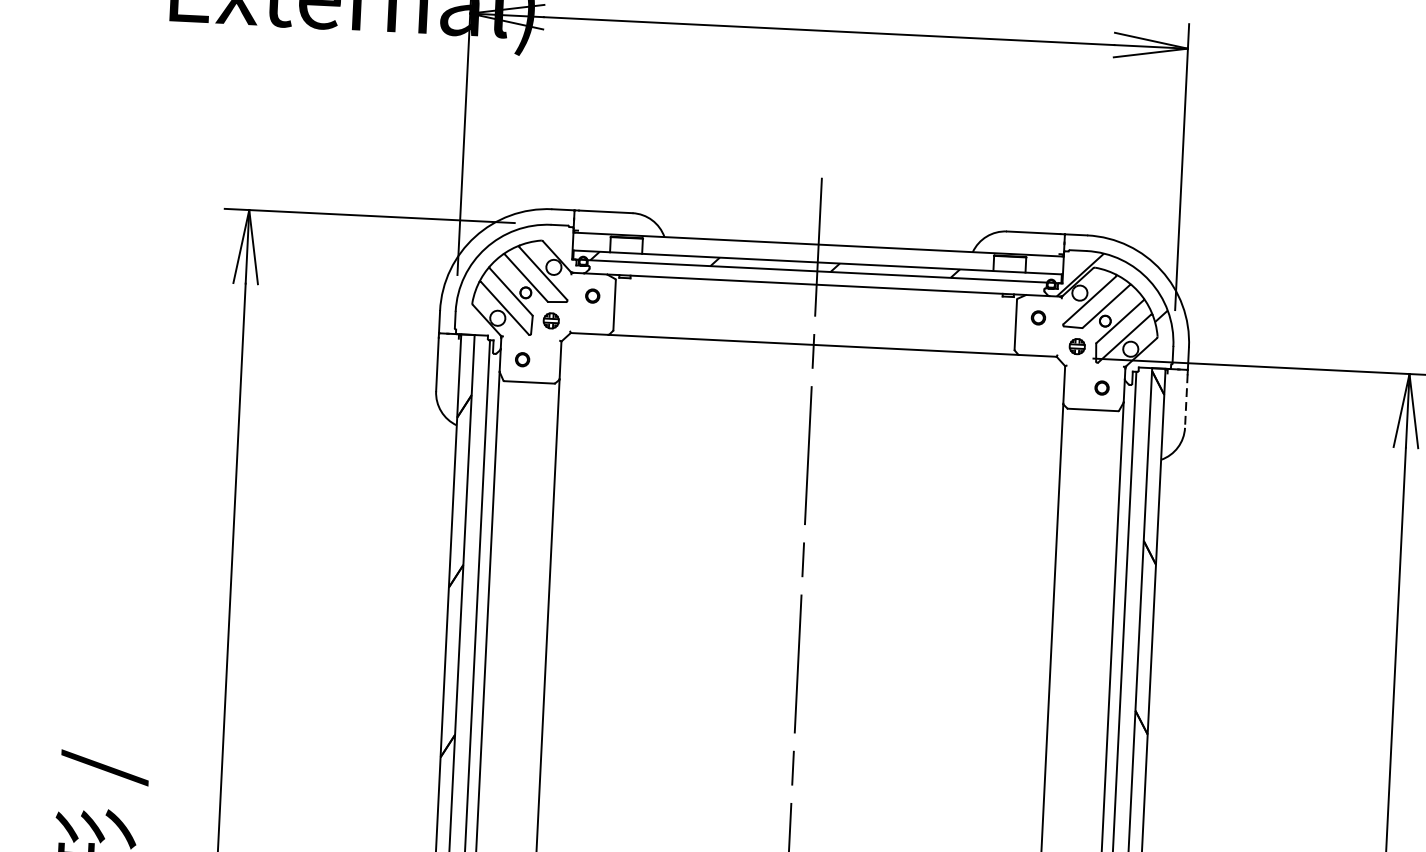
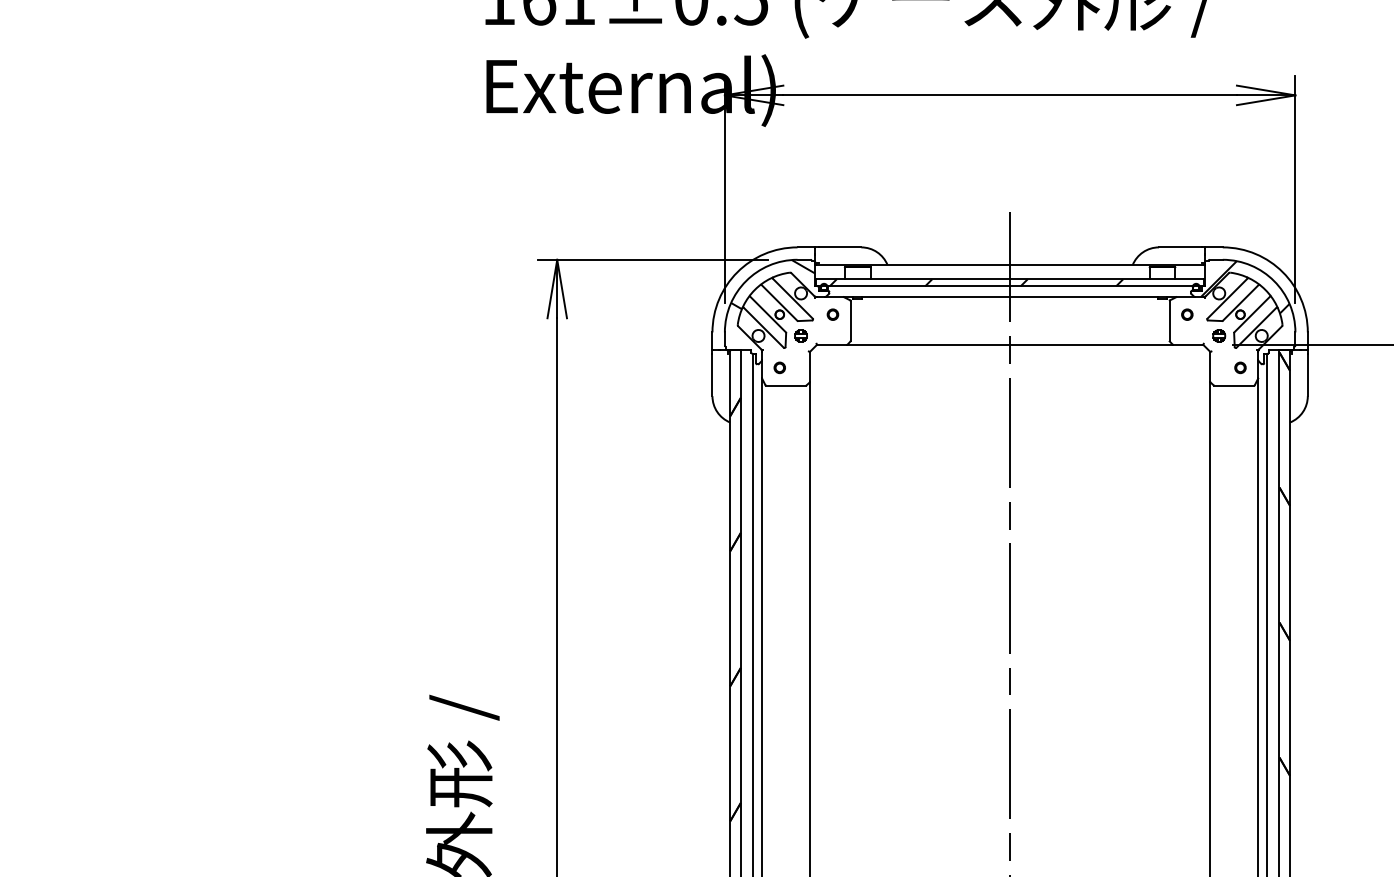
hatch: (519, 254) -> (773, 284), added
line: (1185, 401) -> (1307, 375), dashed -> solid

